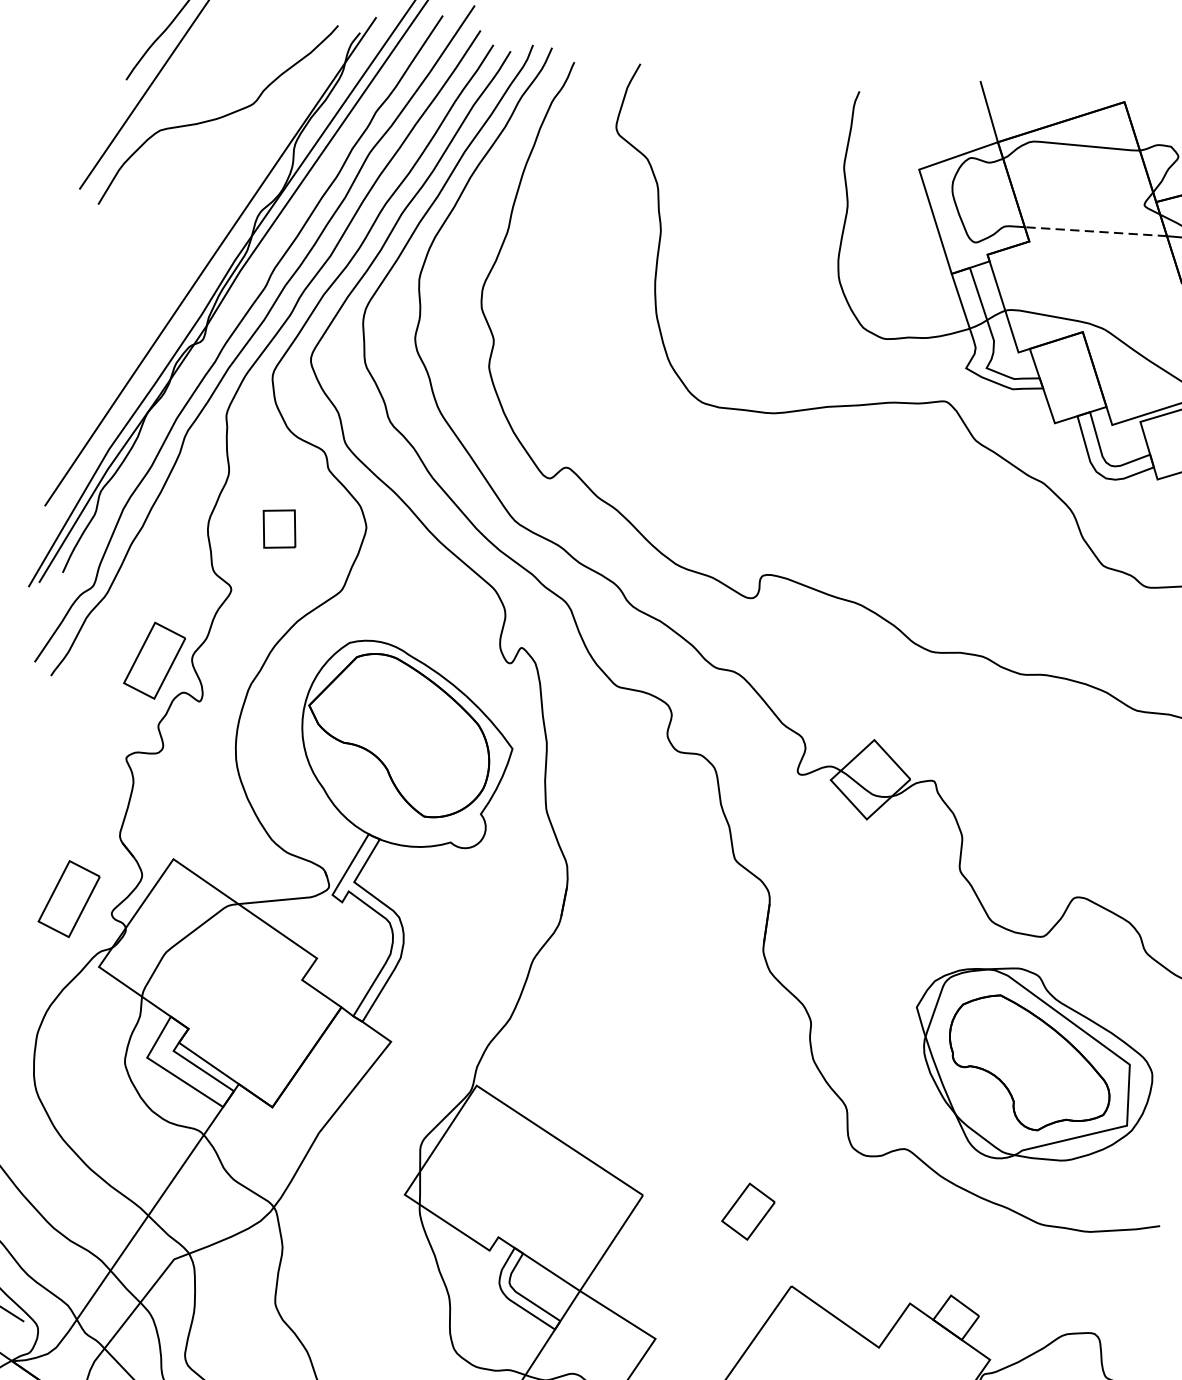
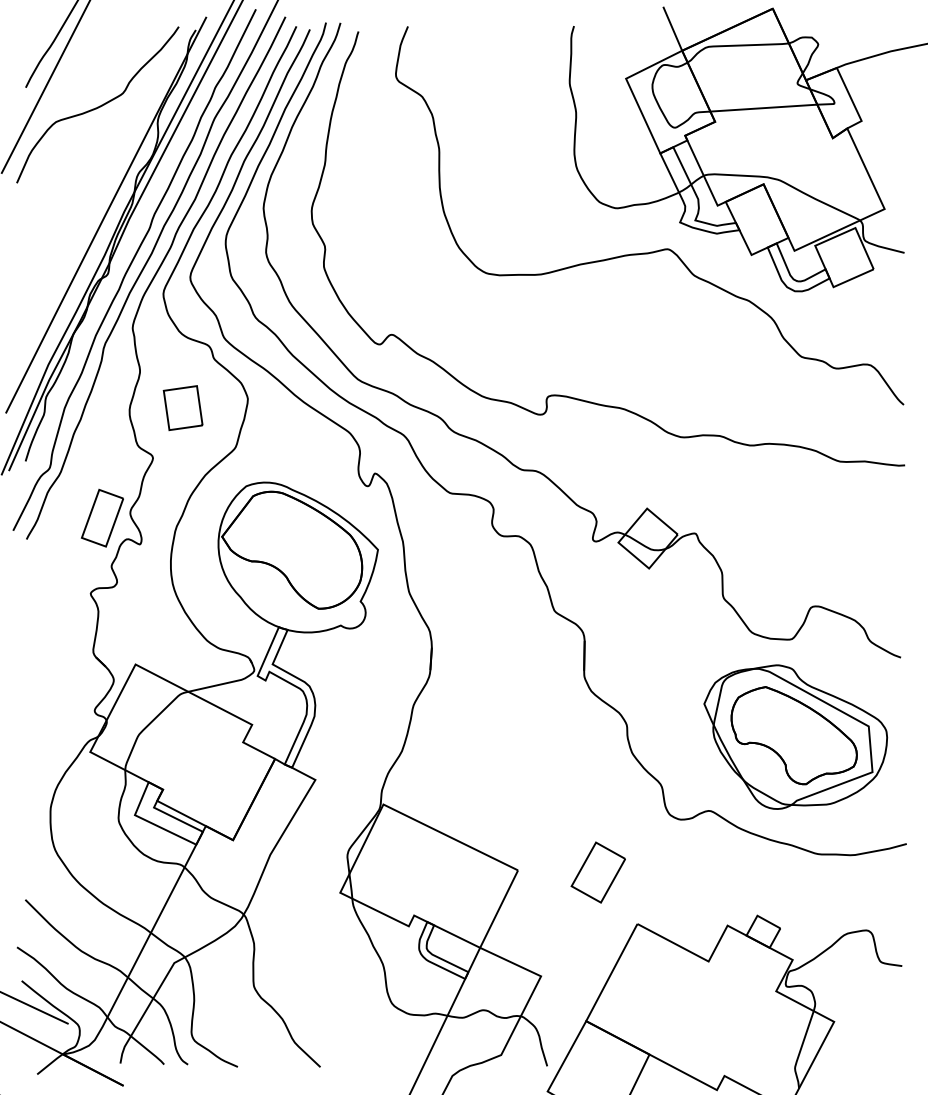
line: (1095, 232) -> (763, 108), dashed -> solid
part: (278, 528) -> (182, 407), size x1.43
part: (67, 899) -> (60, 704), removed
part: (747, 1211) -> (597, 872), size x1.43

